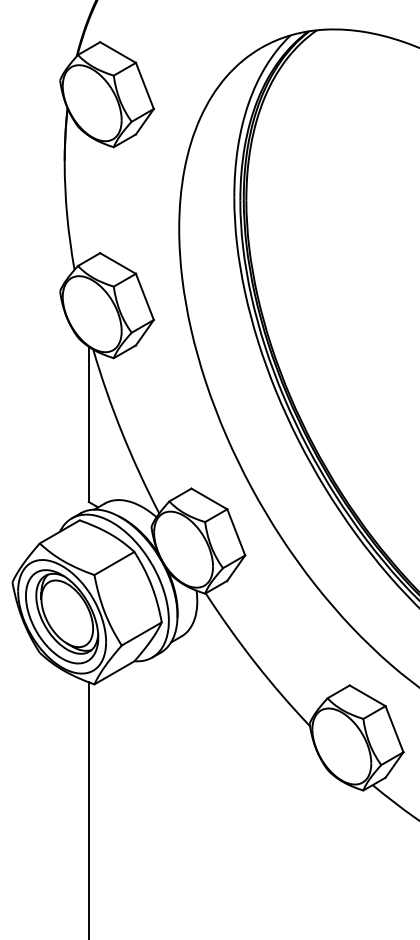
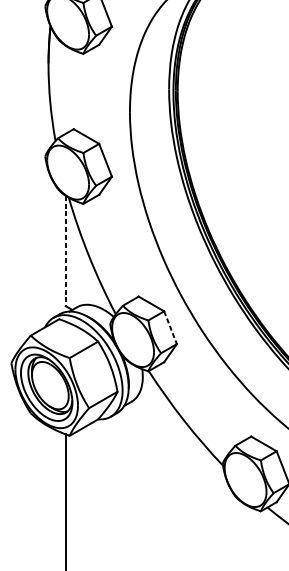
line: (88, 424) -> (65, 251), solid -> dashed
line: (236, 532) -> (170, 327), solid -> dashed

